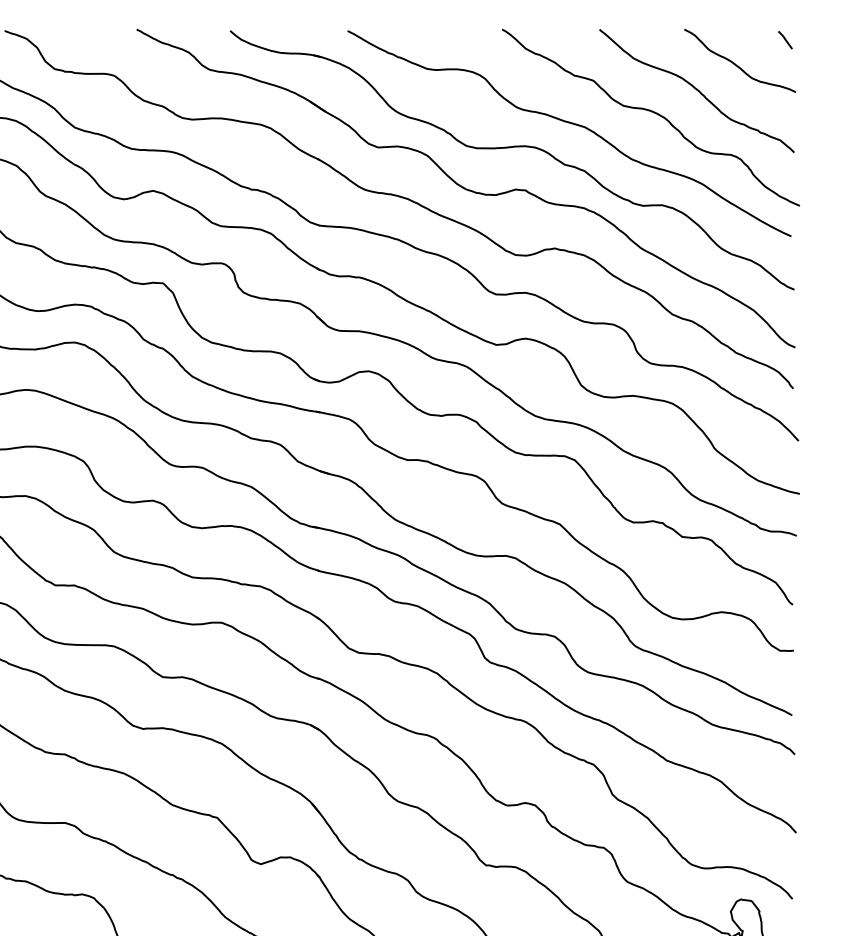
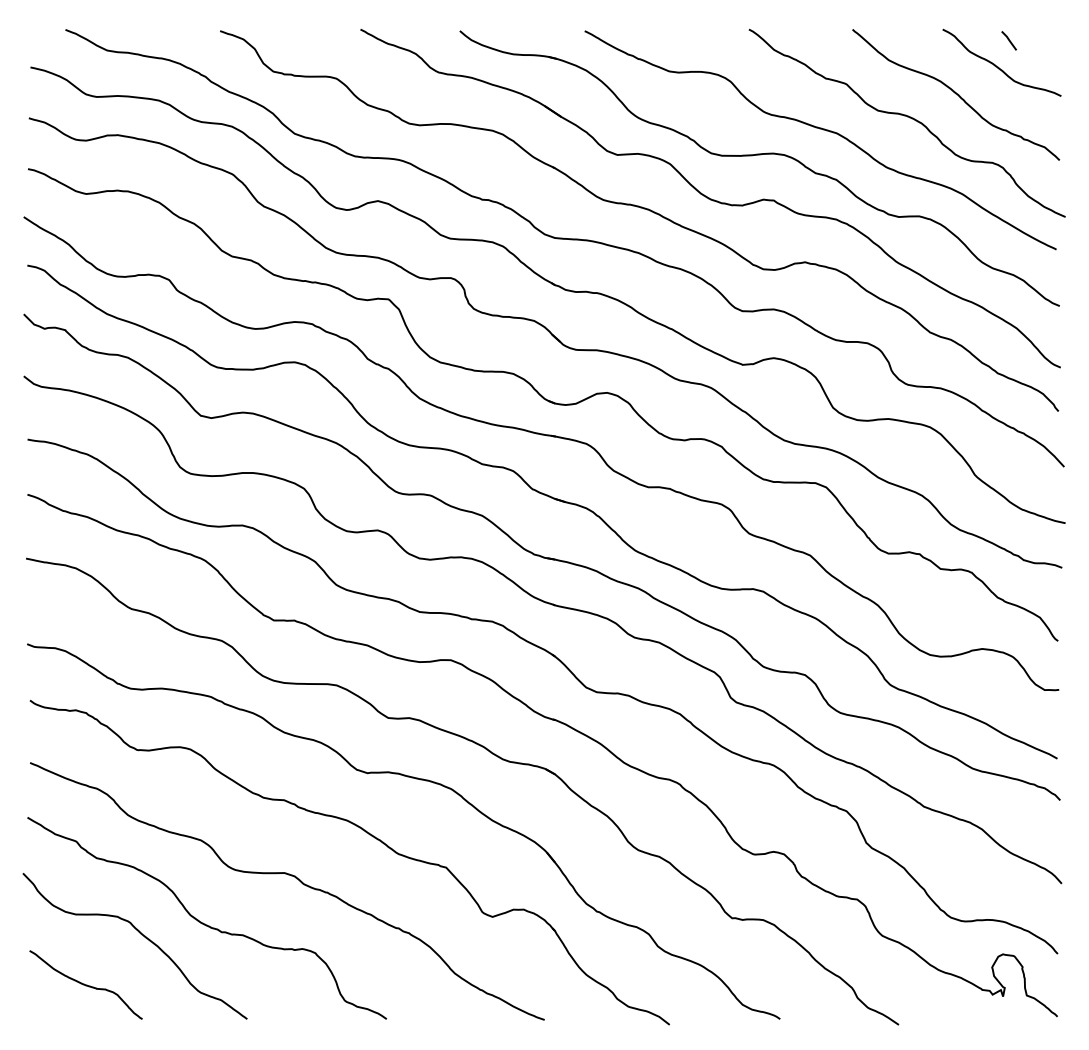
line: (784, 39) -> (1008, 40), moved

